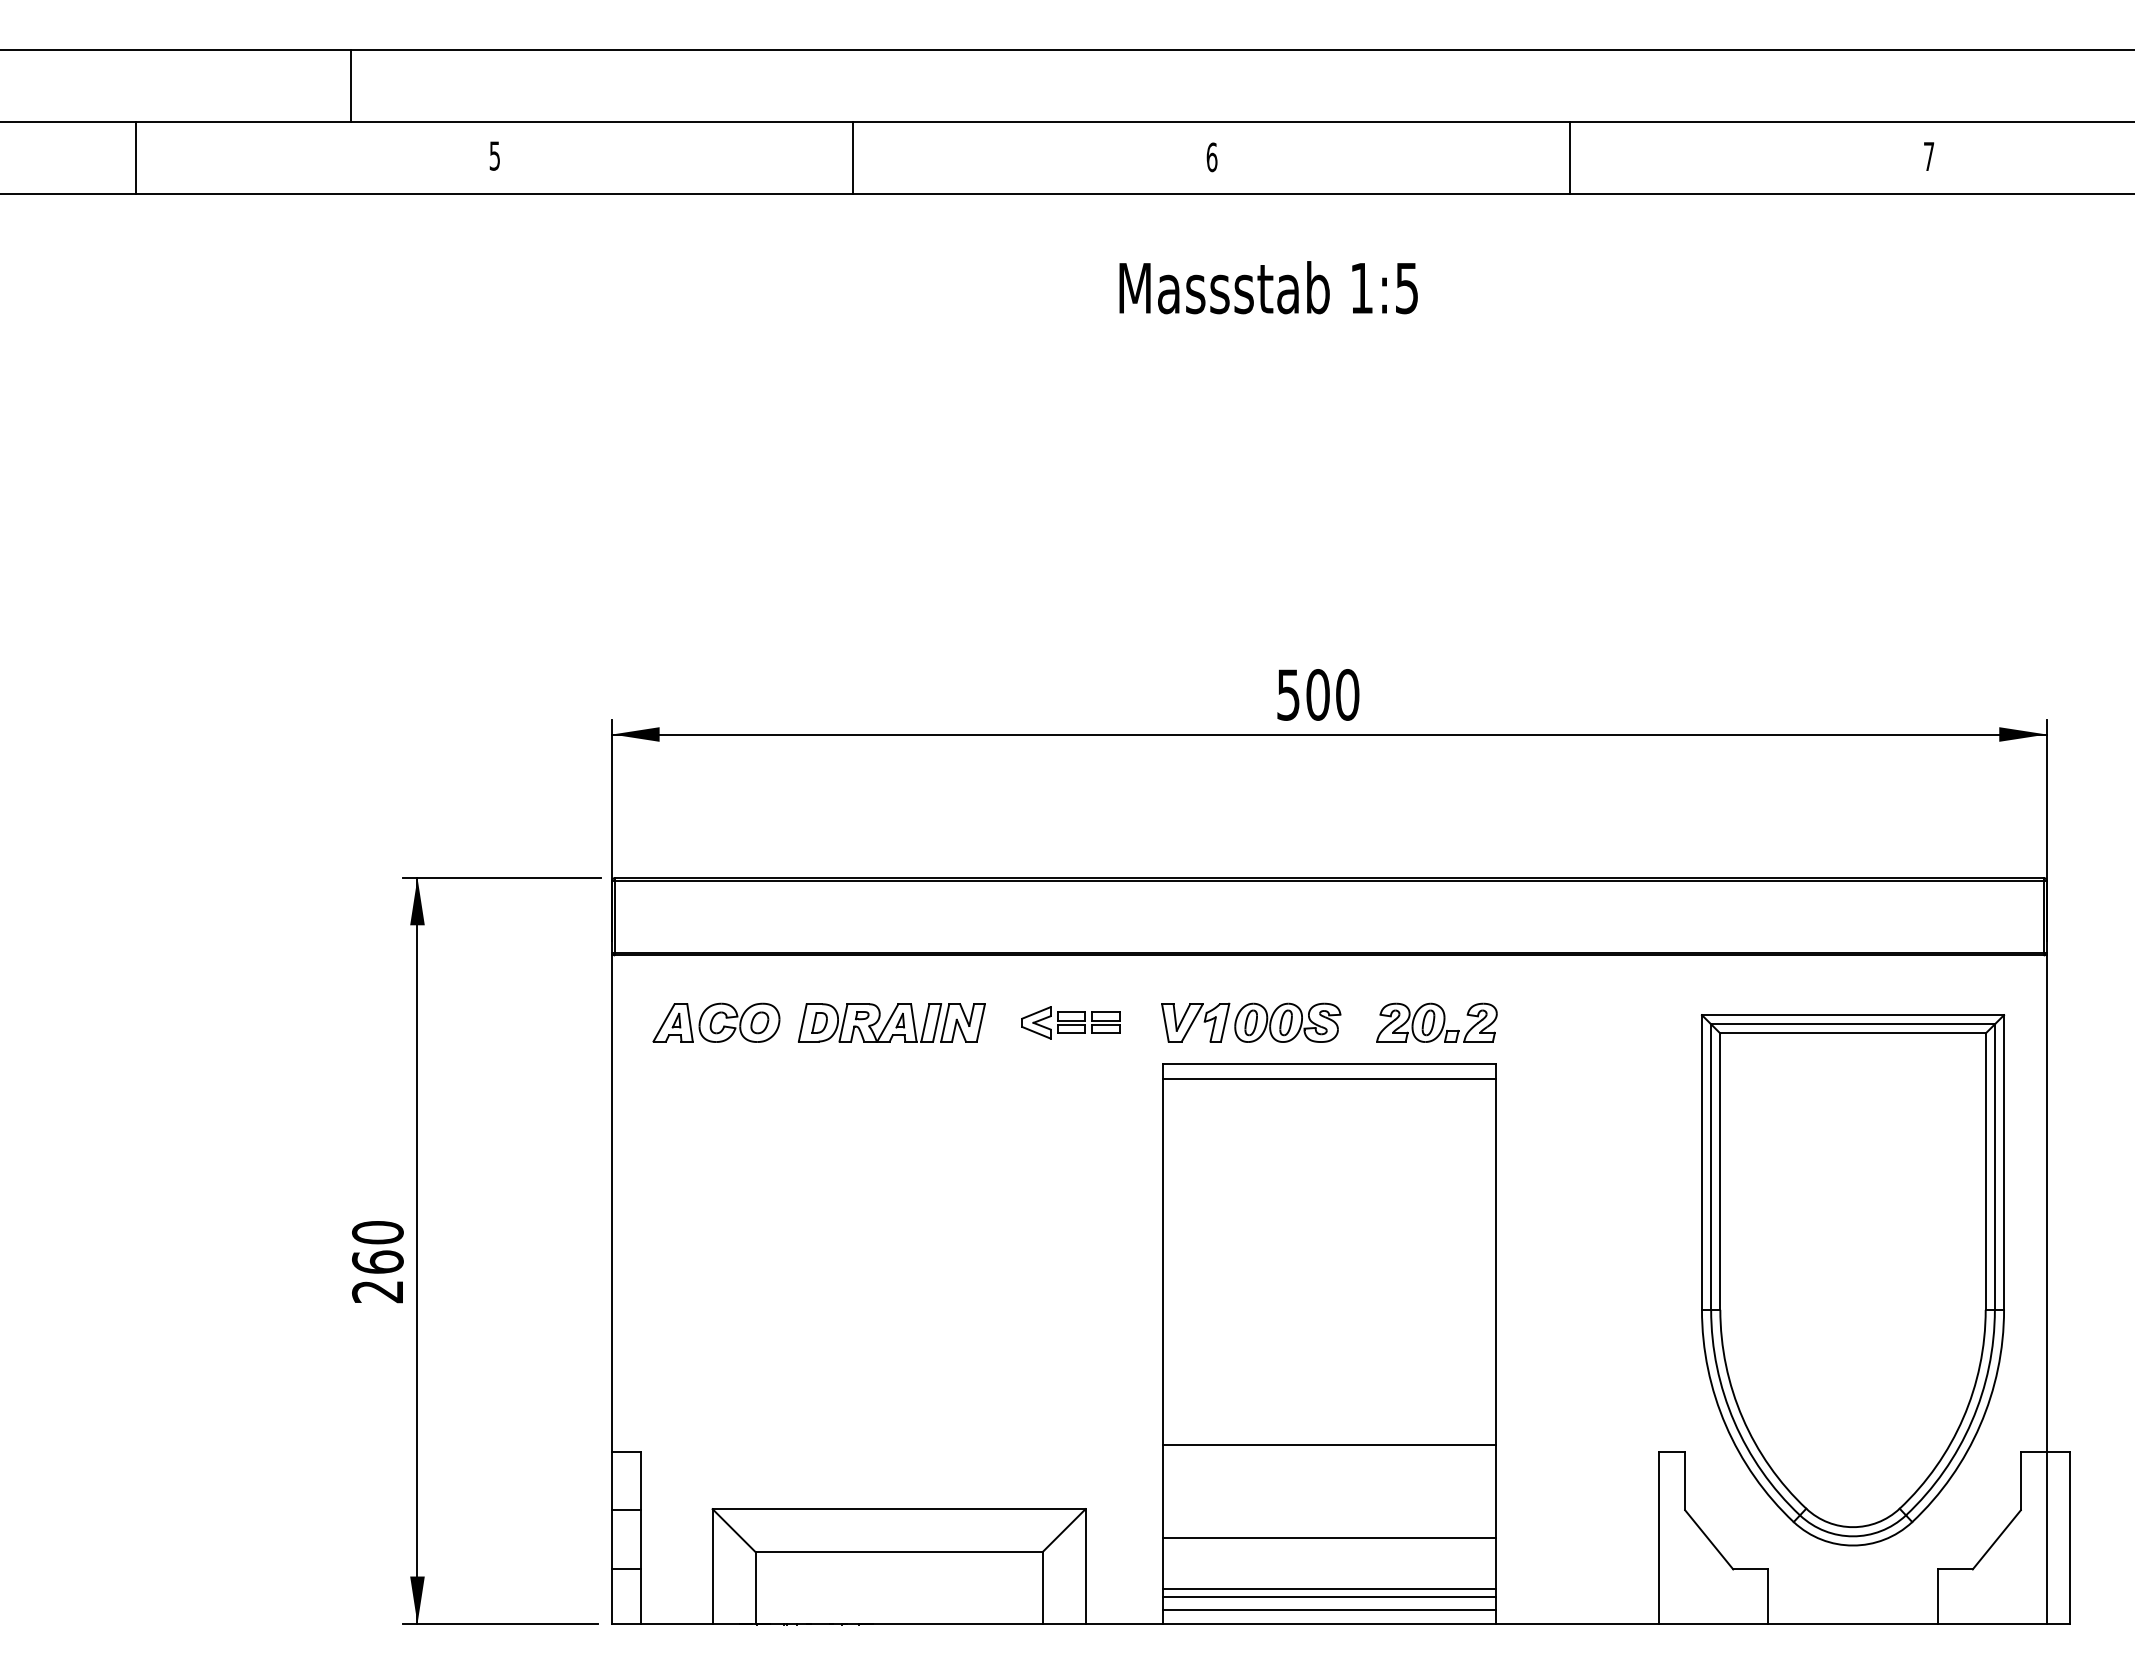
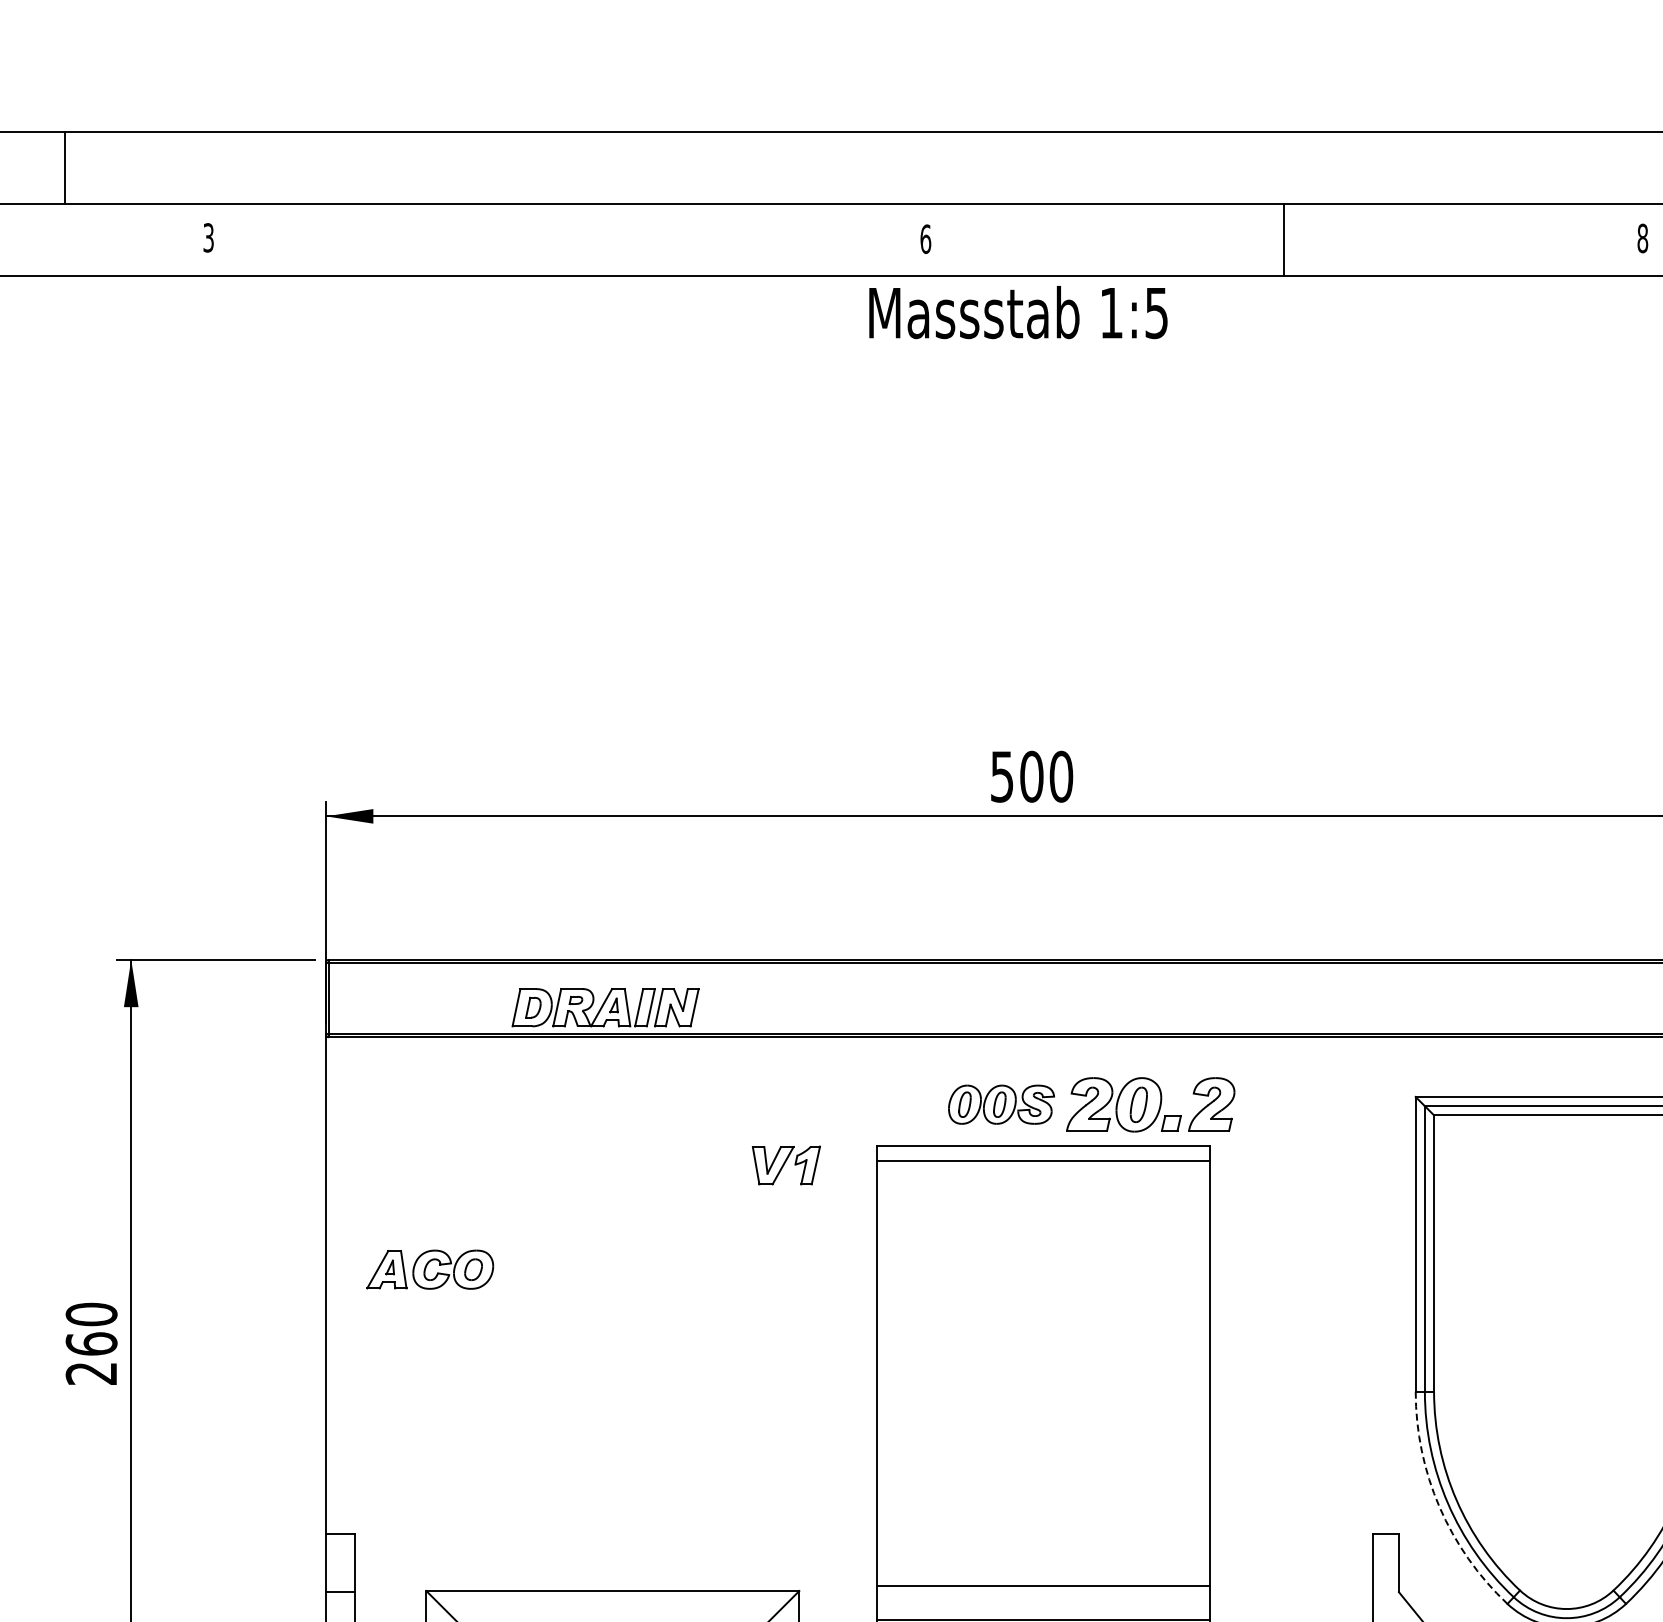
text: (494, 155) -> (208, 237), 5 -> 3
text: (1928, 156) -> (1642, 238), 7 -> 8
line: (852, 157) -> (566, 239), removed
text: (1268, 287) -> (1018, 312), moved
part: (716, 1022) -> (430, 1269), moved
part: (891, 1022) -> (605, 1007), moved
part: (1070, 1022) -> (784, 1104), removed
part: (1195, 1022) -> (786, 1165), moved
part: (1436, 1022) -> (1150, 1104), size x1.4
arc: (1725, 1425) -> (1439, 1507), solid -> dashed
line: (1329, 1444) -> (1043, 1586), moved

